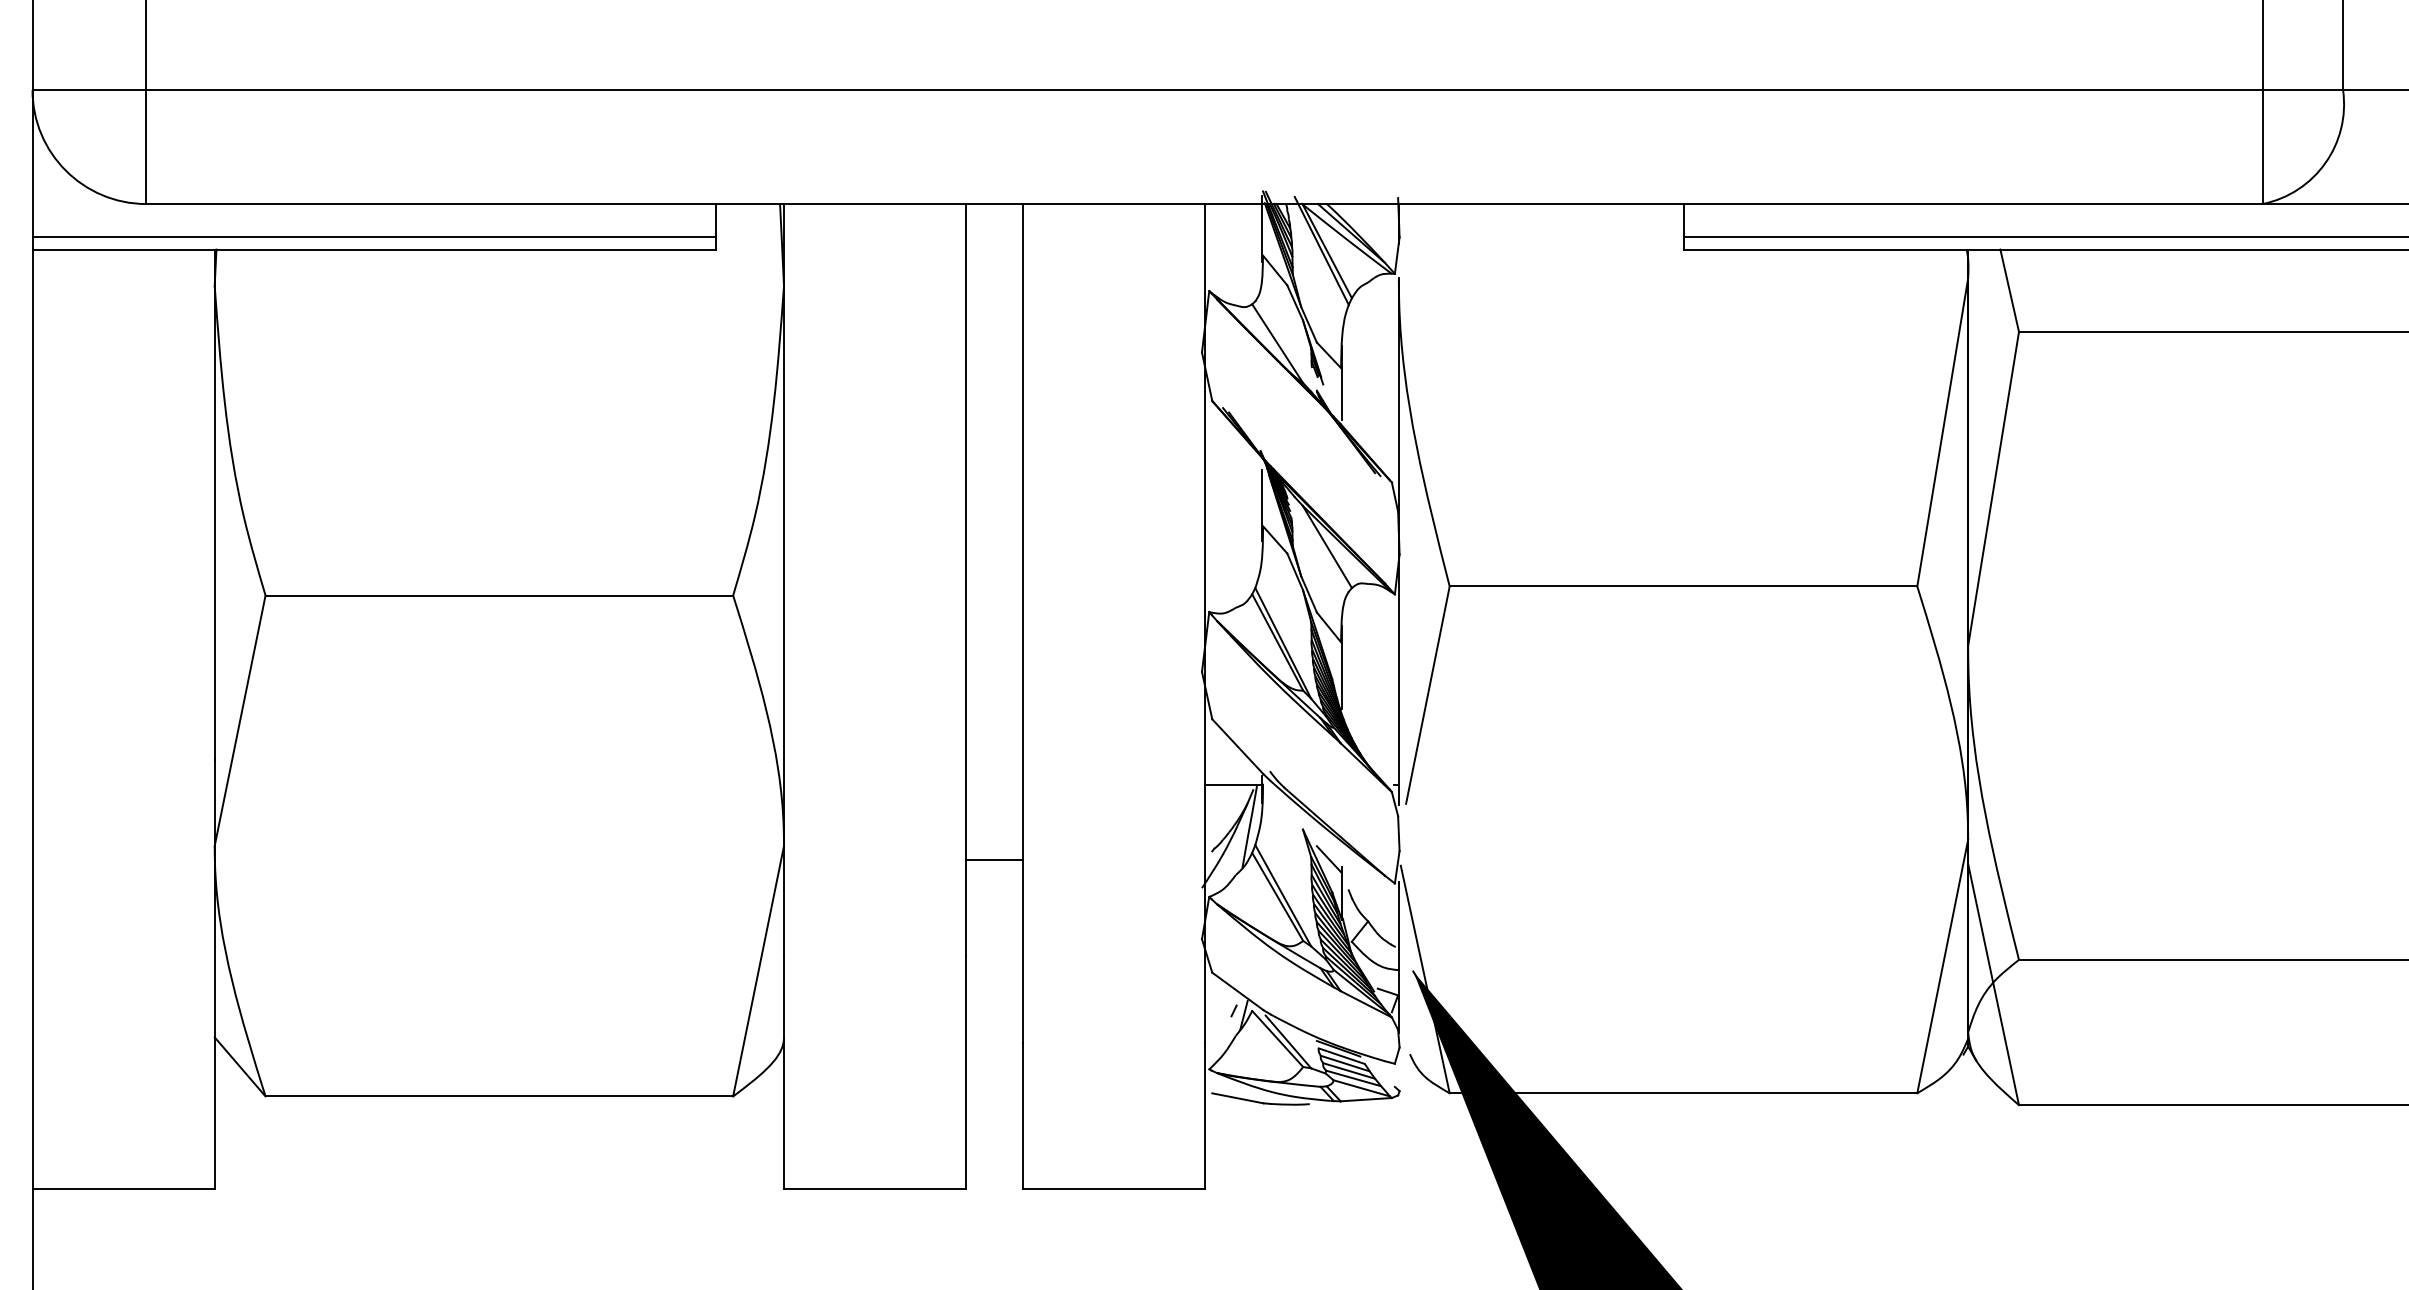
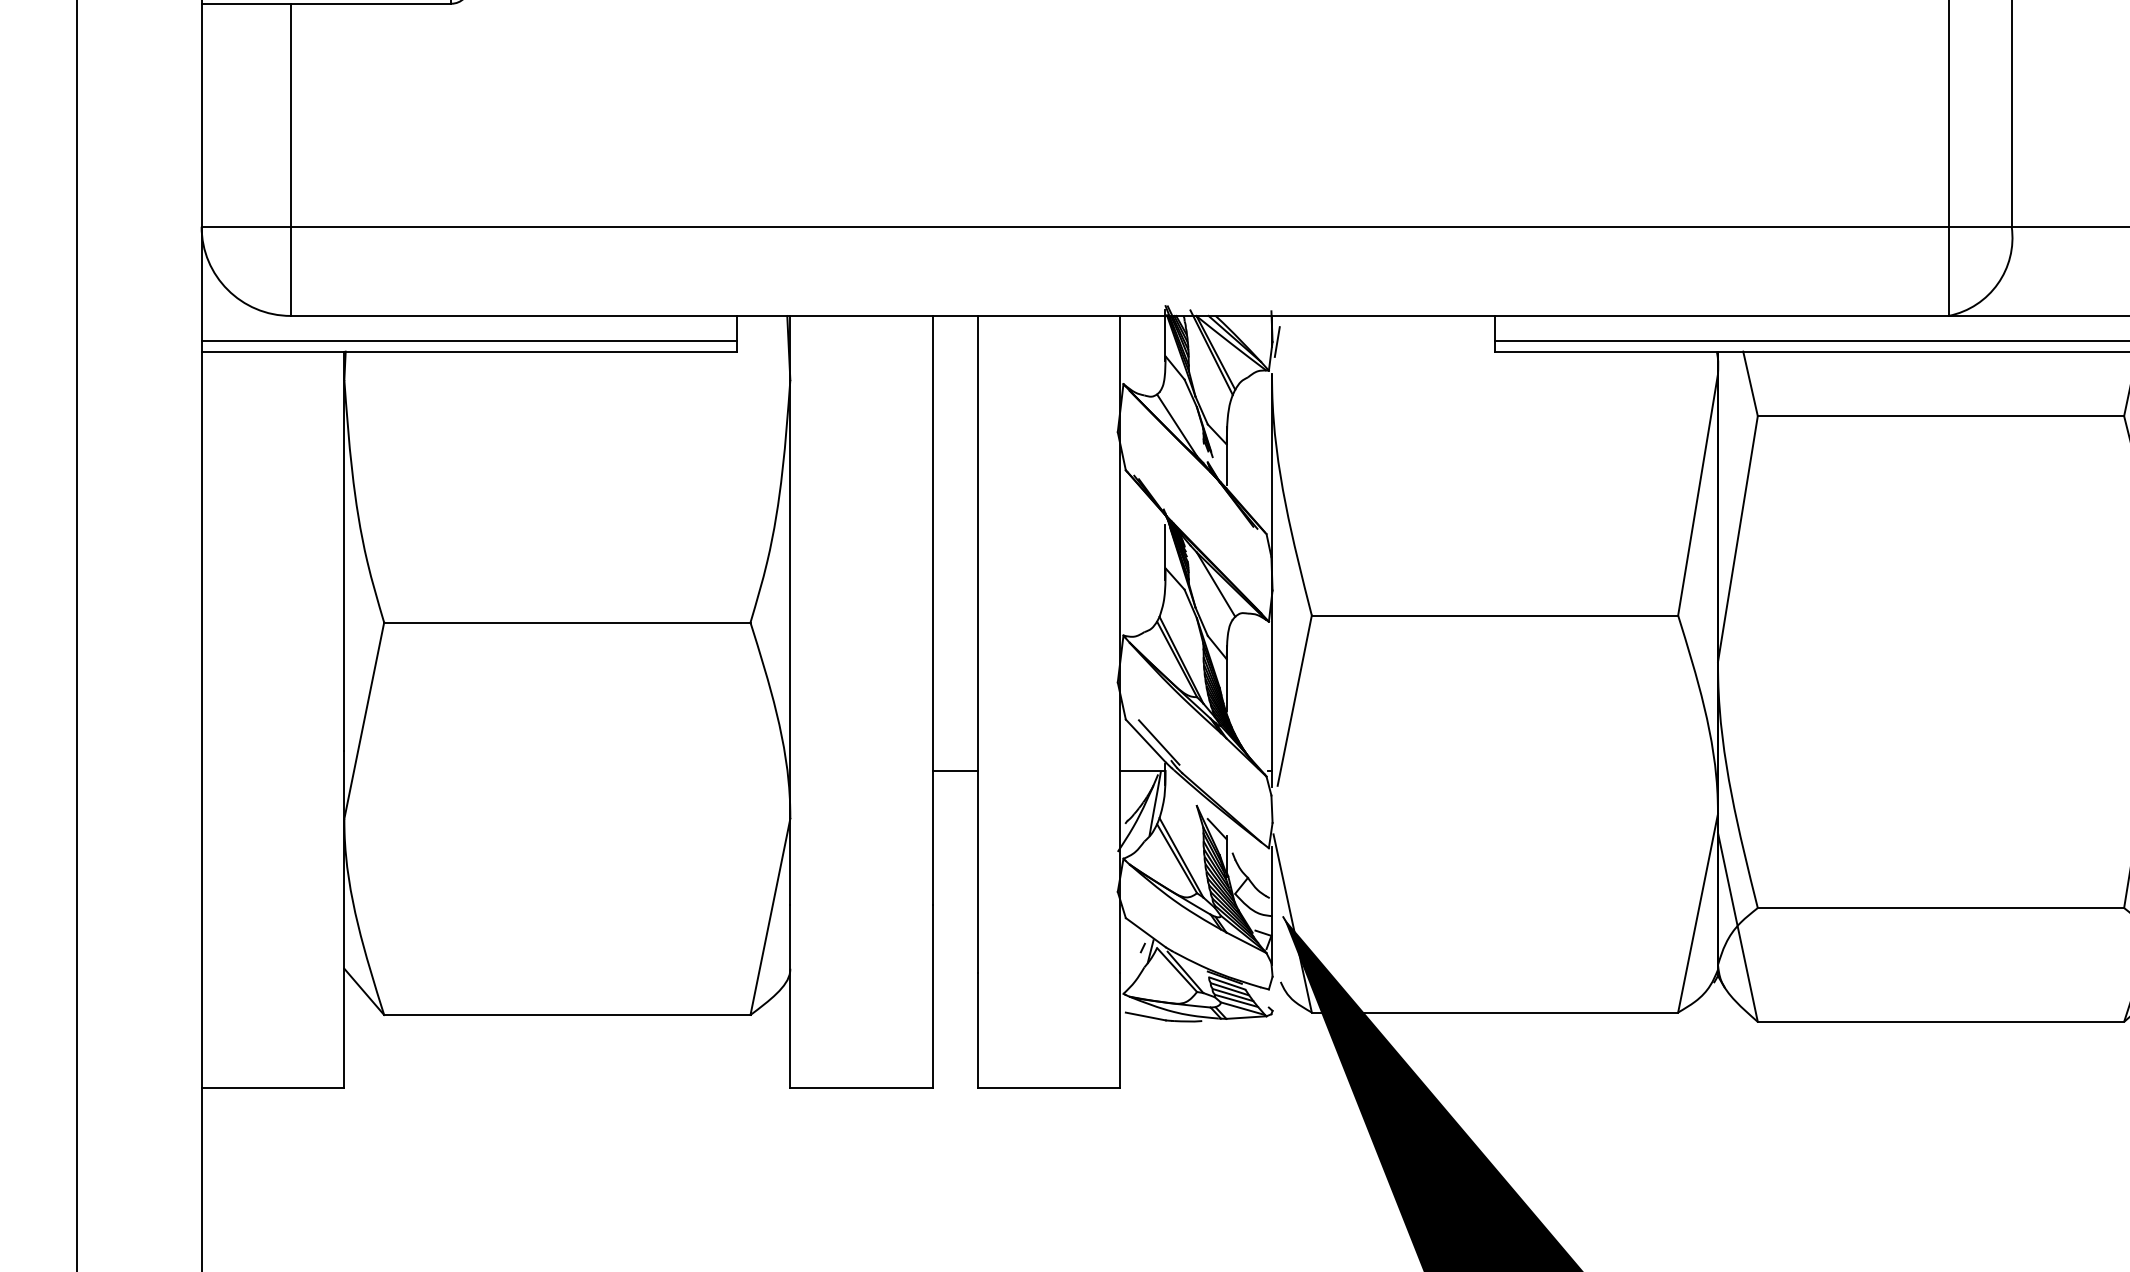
line: (1404, 236) -> (1276, 341), added
line: (1253, 748) -> (1158, 742), added
line: (994, 859) -> (955, 770), moved

